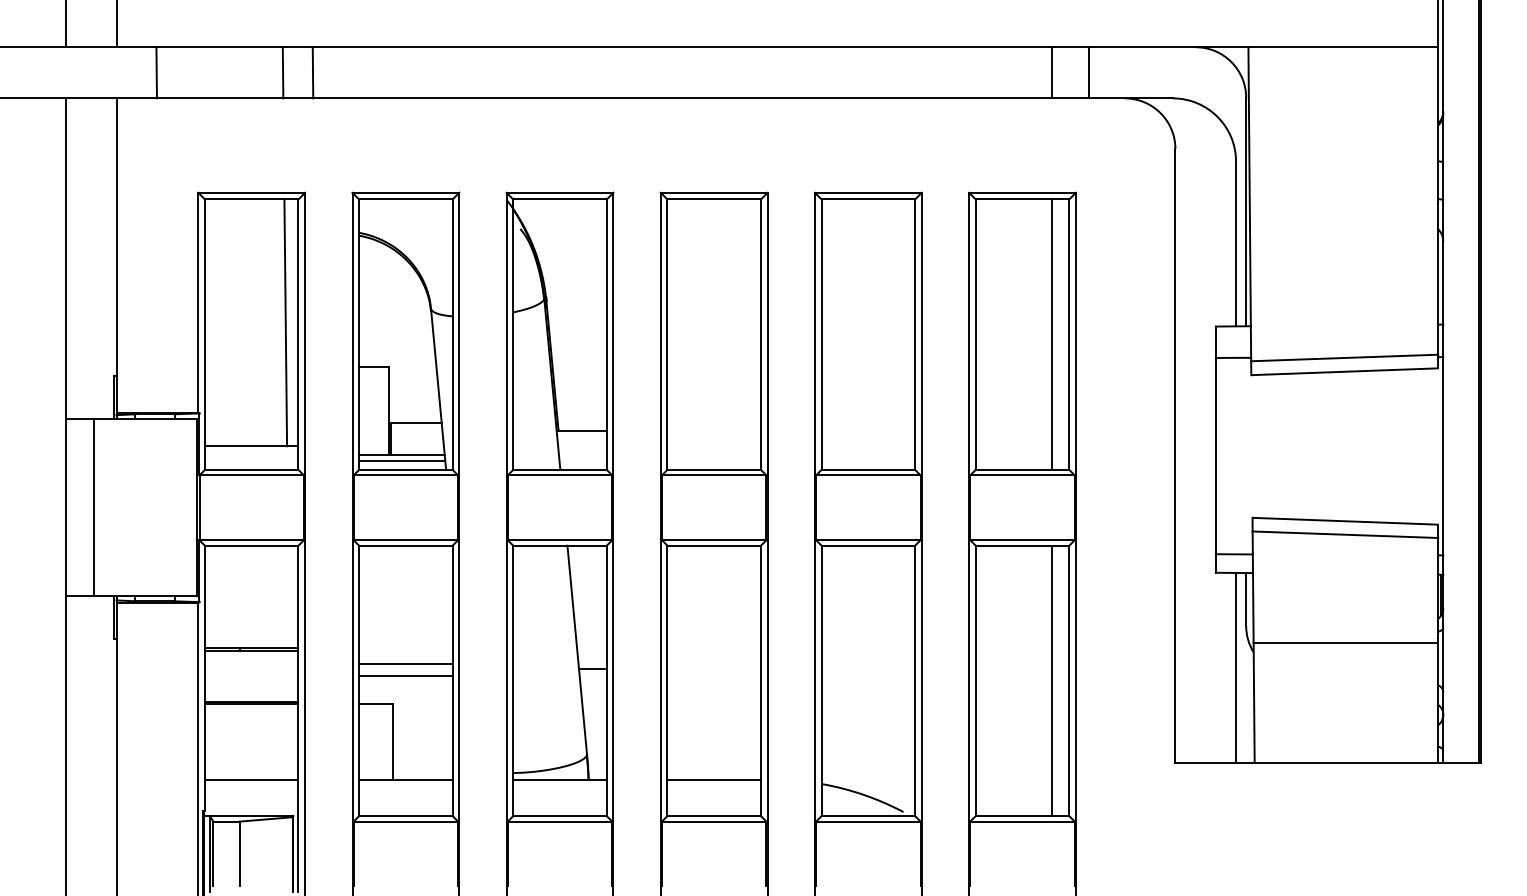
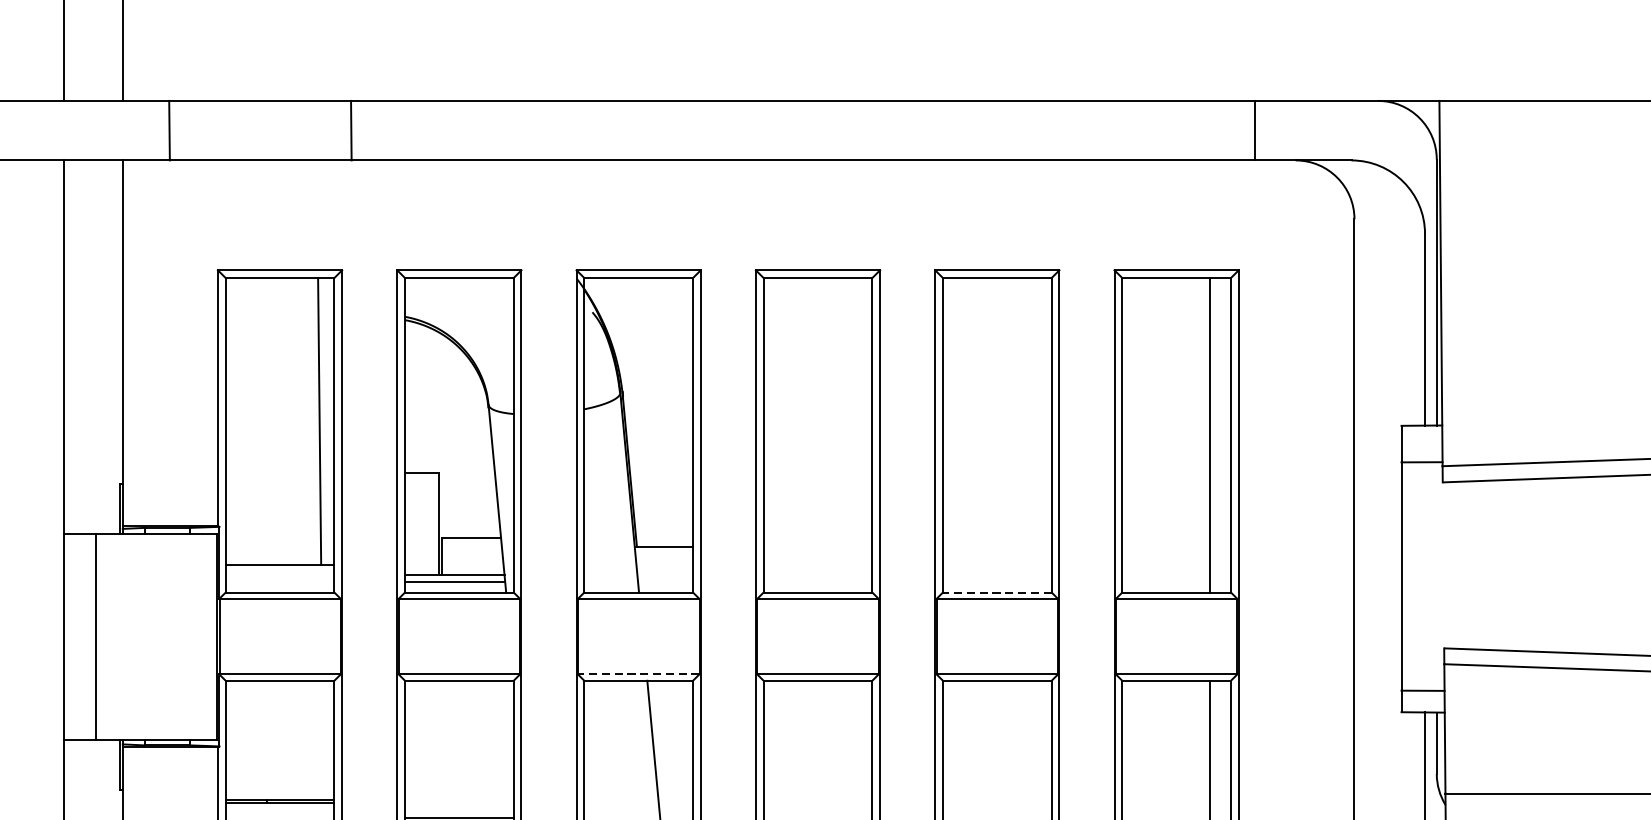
line: (282, 72) -> (315, 130), removed
line: (1051, 72) -> (1210, 130), removed
line: (868, 469) -> (997, 592), solid -> dashed
line: (559, 540) -> (638, 674), solid -> dashed

